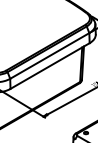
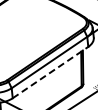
line: (50, 66) -> (50, 73), solid -> dashed

